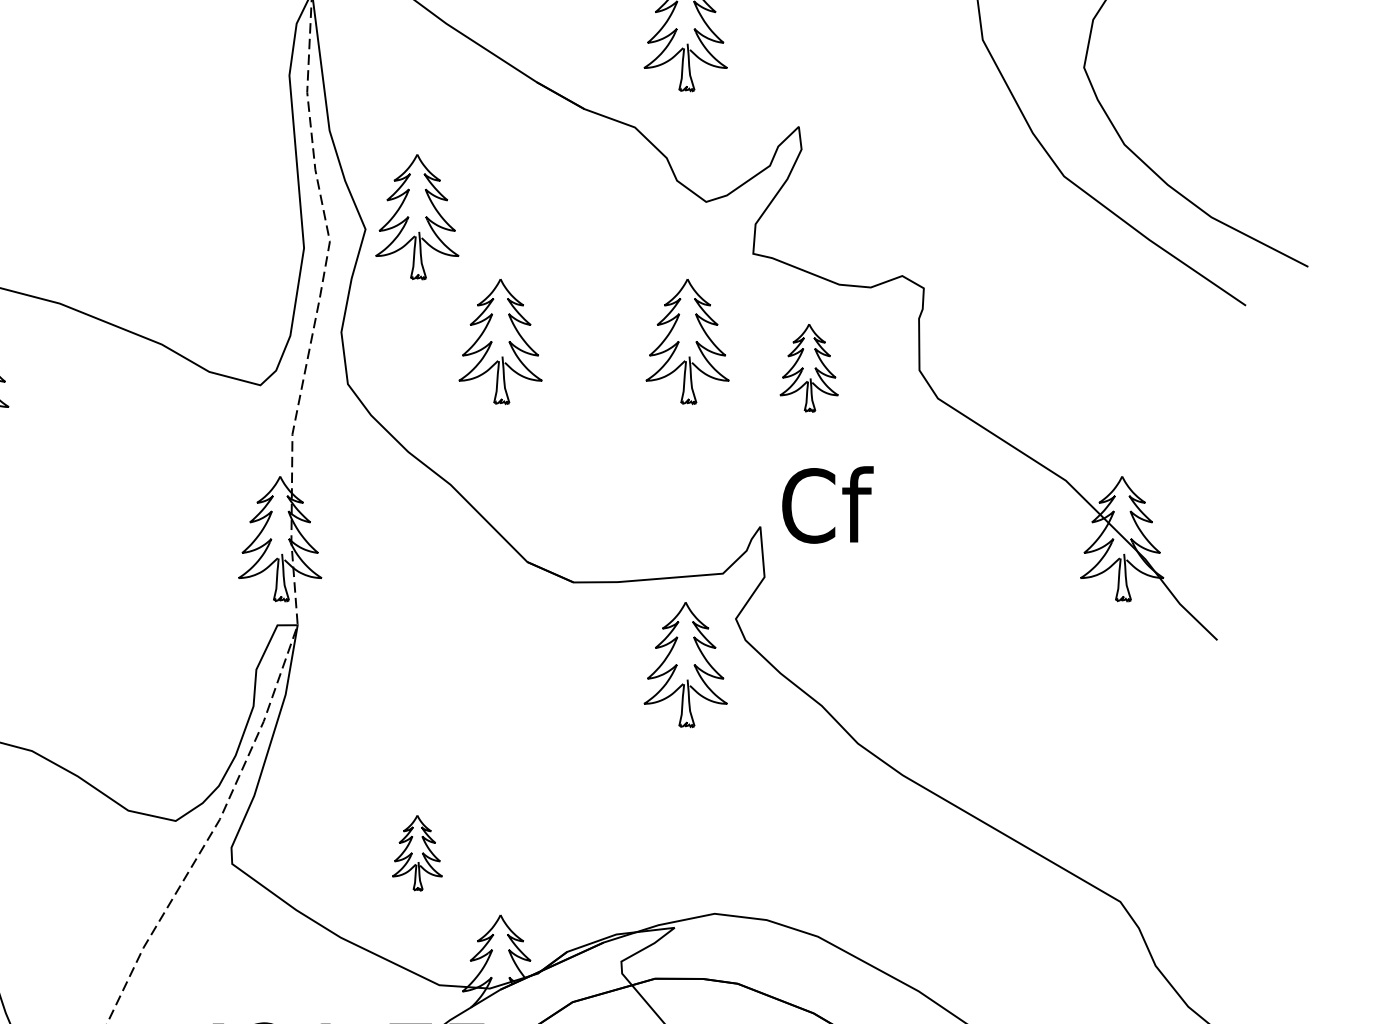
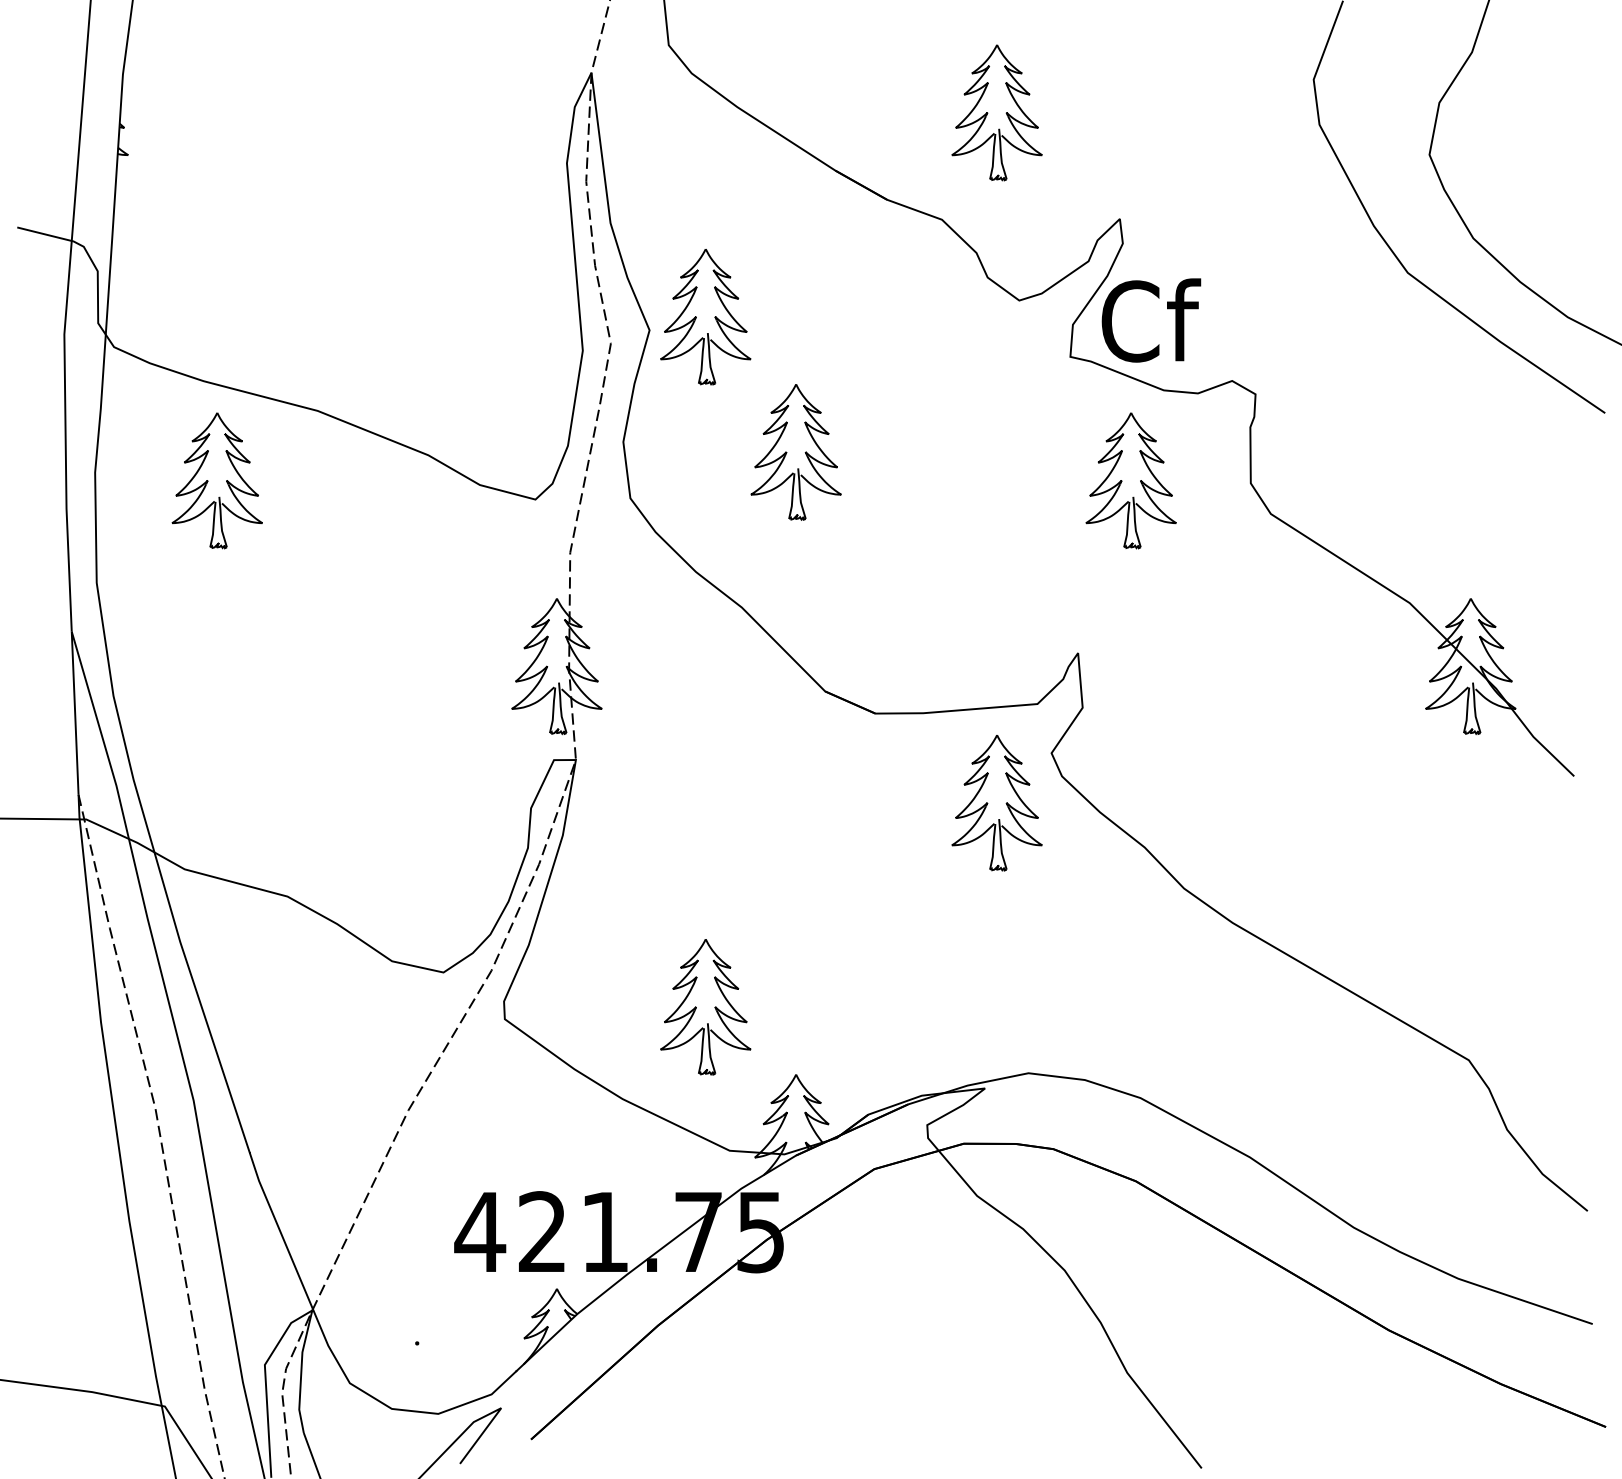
part: (687, 341) -> (998, 452), removed
part: (808, 367) -> (1130, 480), size x1.43
text: (827, 504) -> (1151, 320), moved
part: (417, 853) -> (705, 1007), size x1.67

